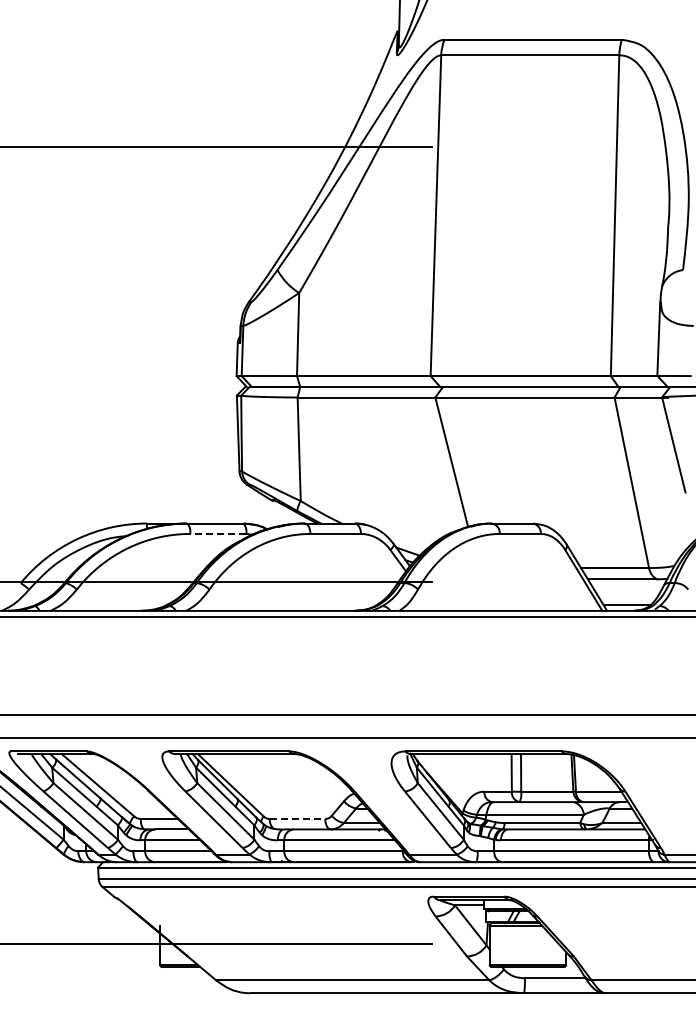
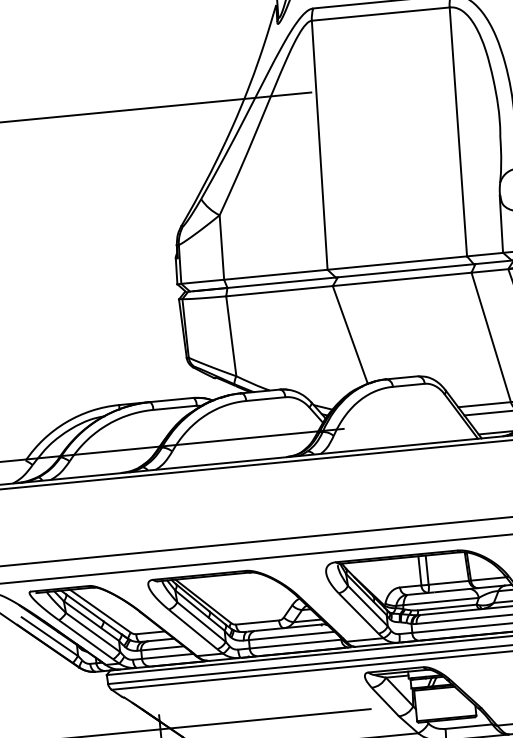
line: (217, 533) -> (174, 407), dashed -> solid
line: (297, 818) -> (257, 622), dashed -> solid

